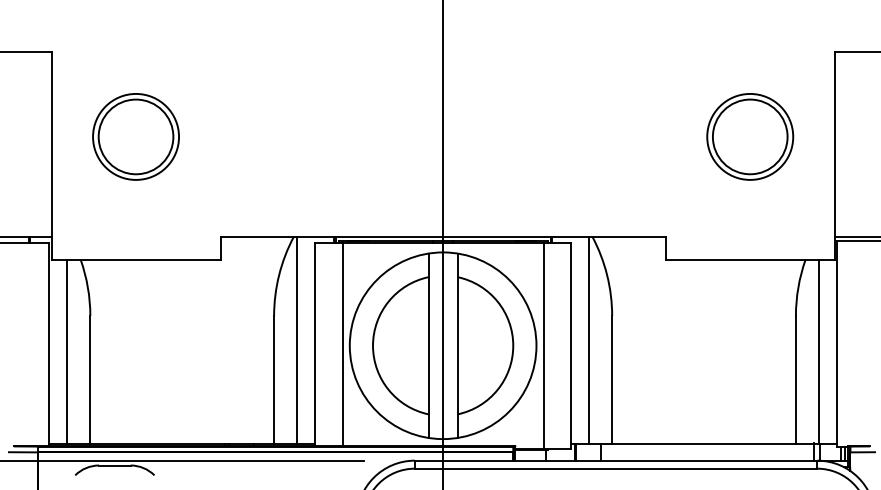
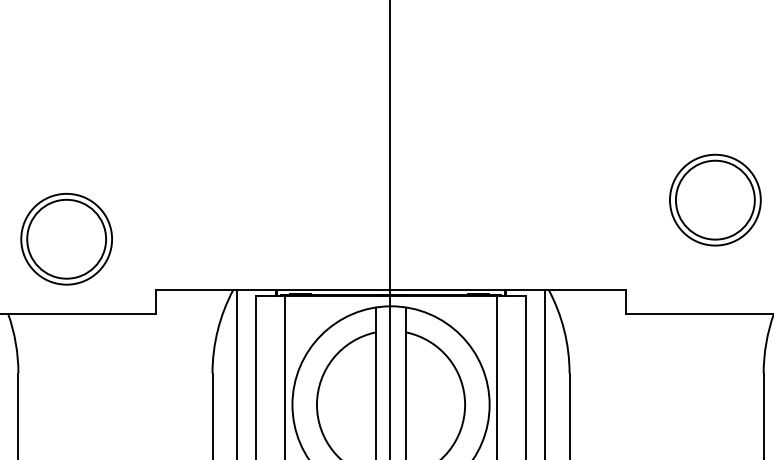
part: (135, 136) -> (66, 238), moved
part: (750, 136) -> (715, 199), moved

